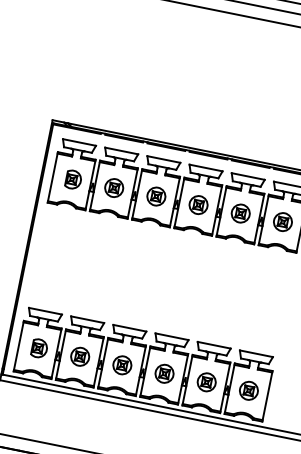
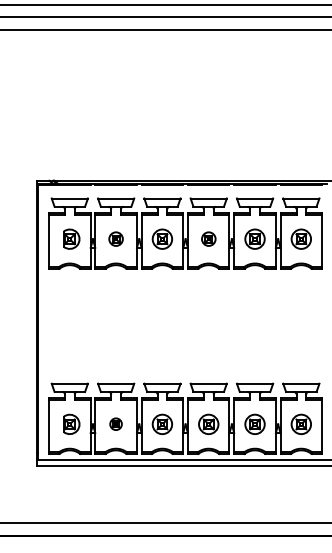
part: (113, 187) -> (115, 238), size x0.7
part: (198, 204) -> (208, 238), size x0.7
part: (79, 355) -> (115, 423), size x0.6

